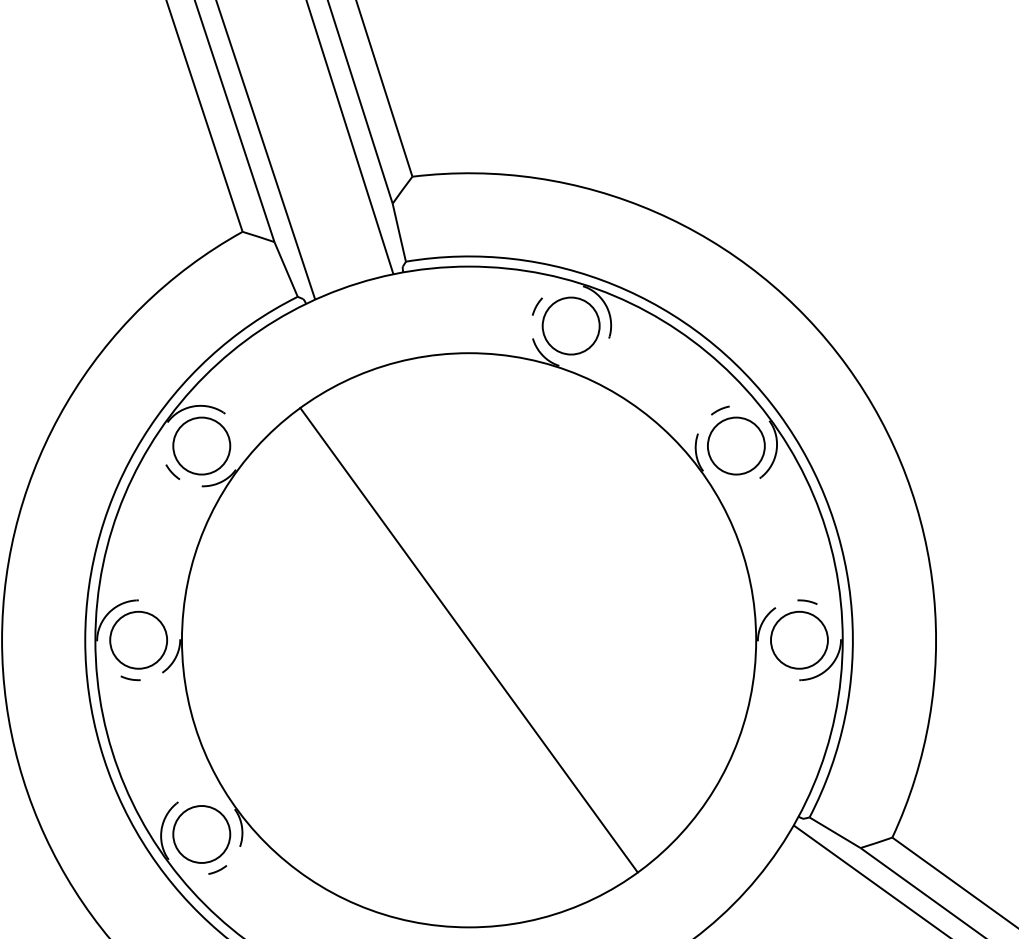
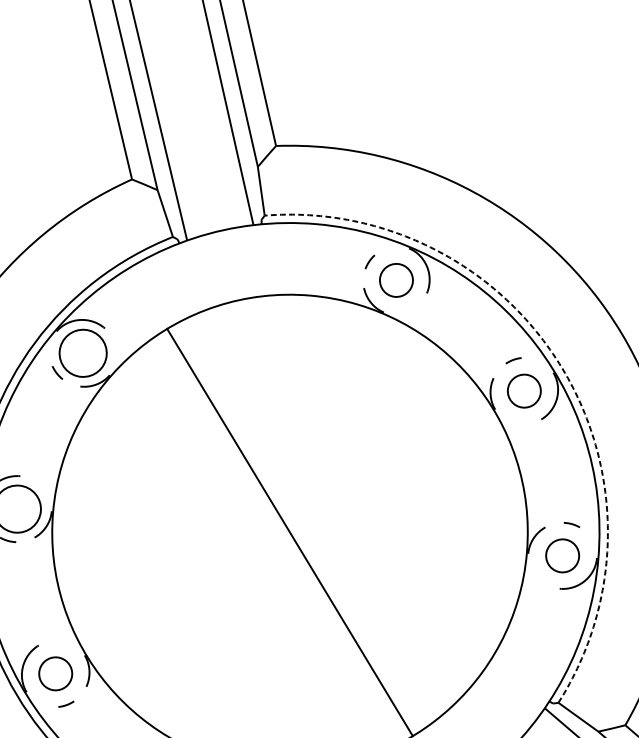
circle: (570, 325) -> (395, 279), size x0.7
arc: (779, 414) -> (562, 368), solid -> dashed
circle: (736, 445) -> (524, 390), size x0.7
circle: (798, 639) -> (561, 555), size x0.7
circle: (201, 834) -> (55, 673), size x0.7

